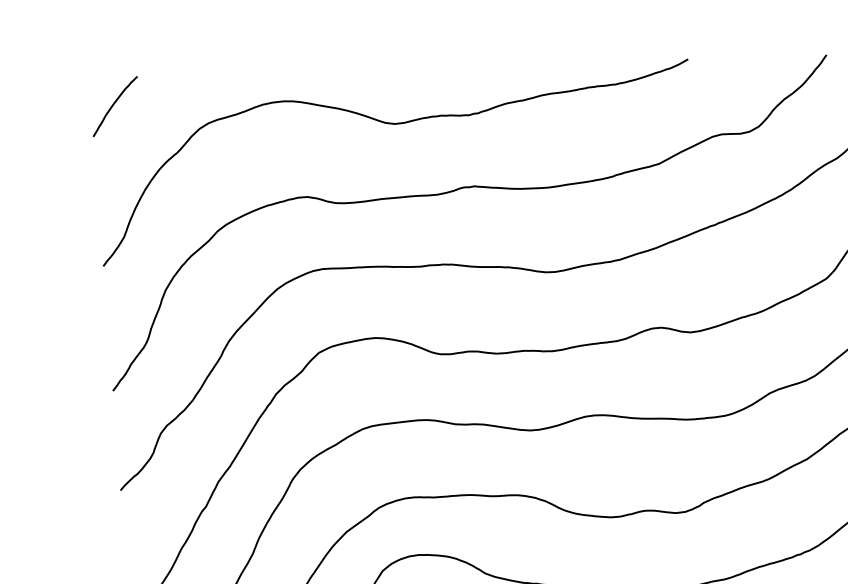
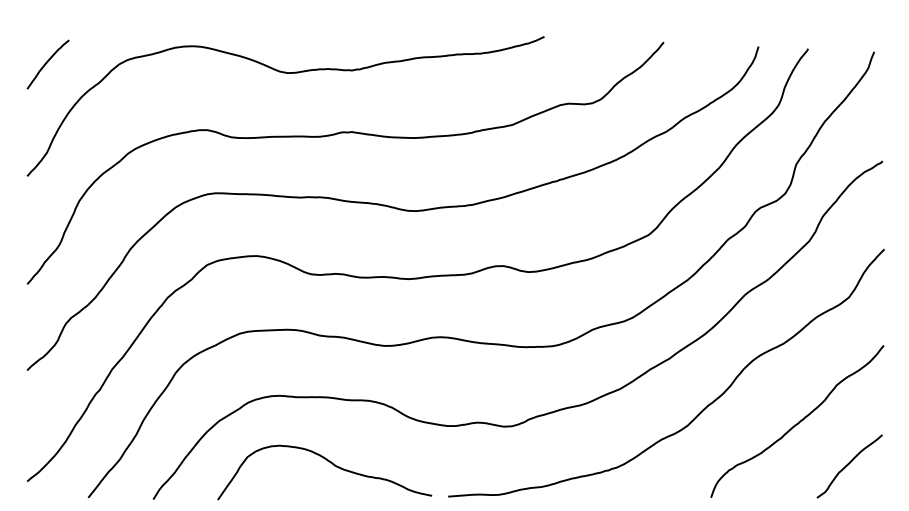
curve: (114, 105) -> (47, 63), moved

